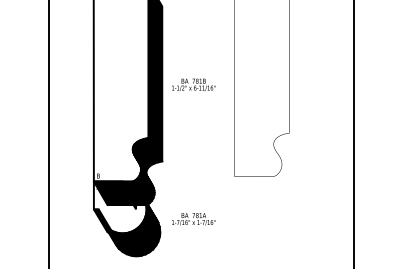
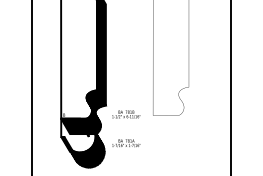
text: (193, 84) -> (126, 114), moved

